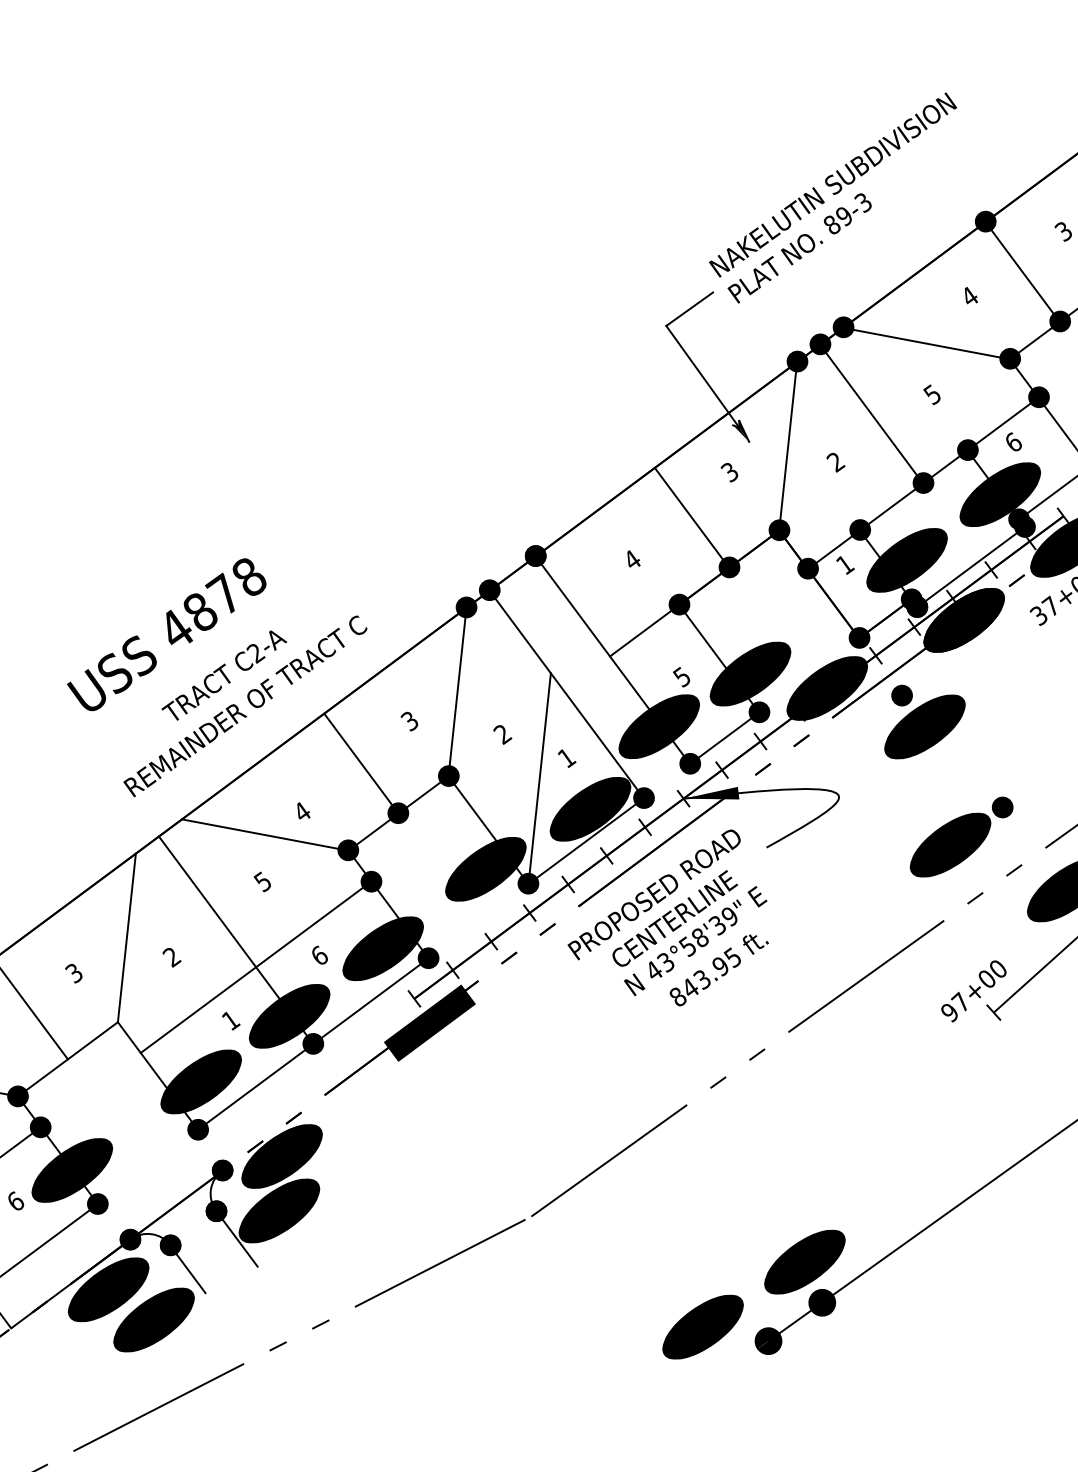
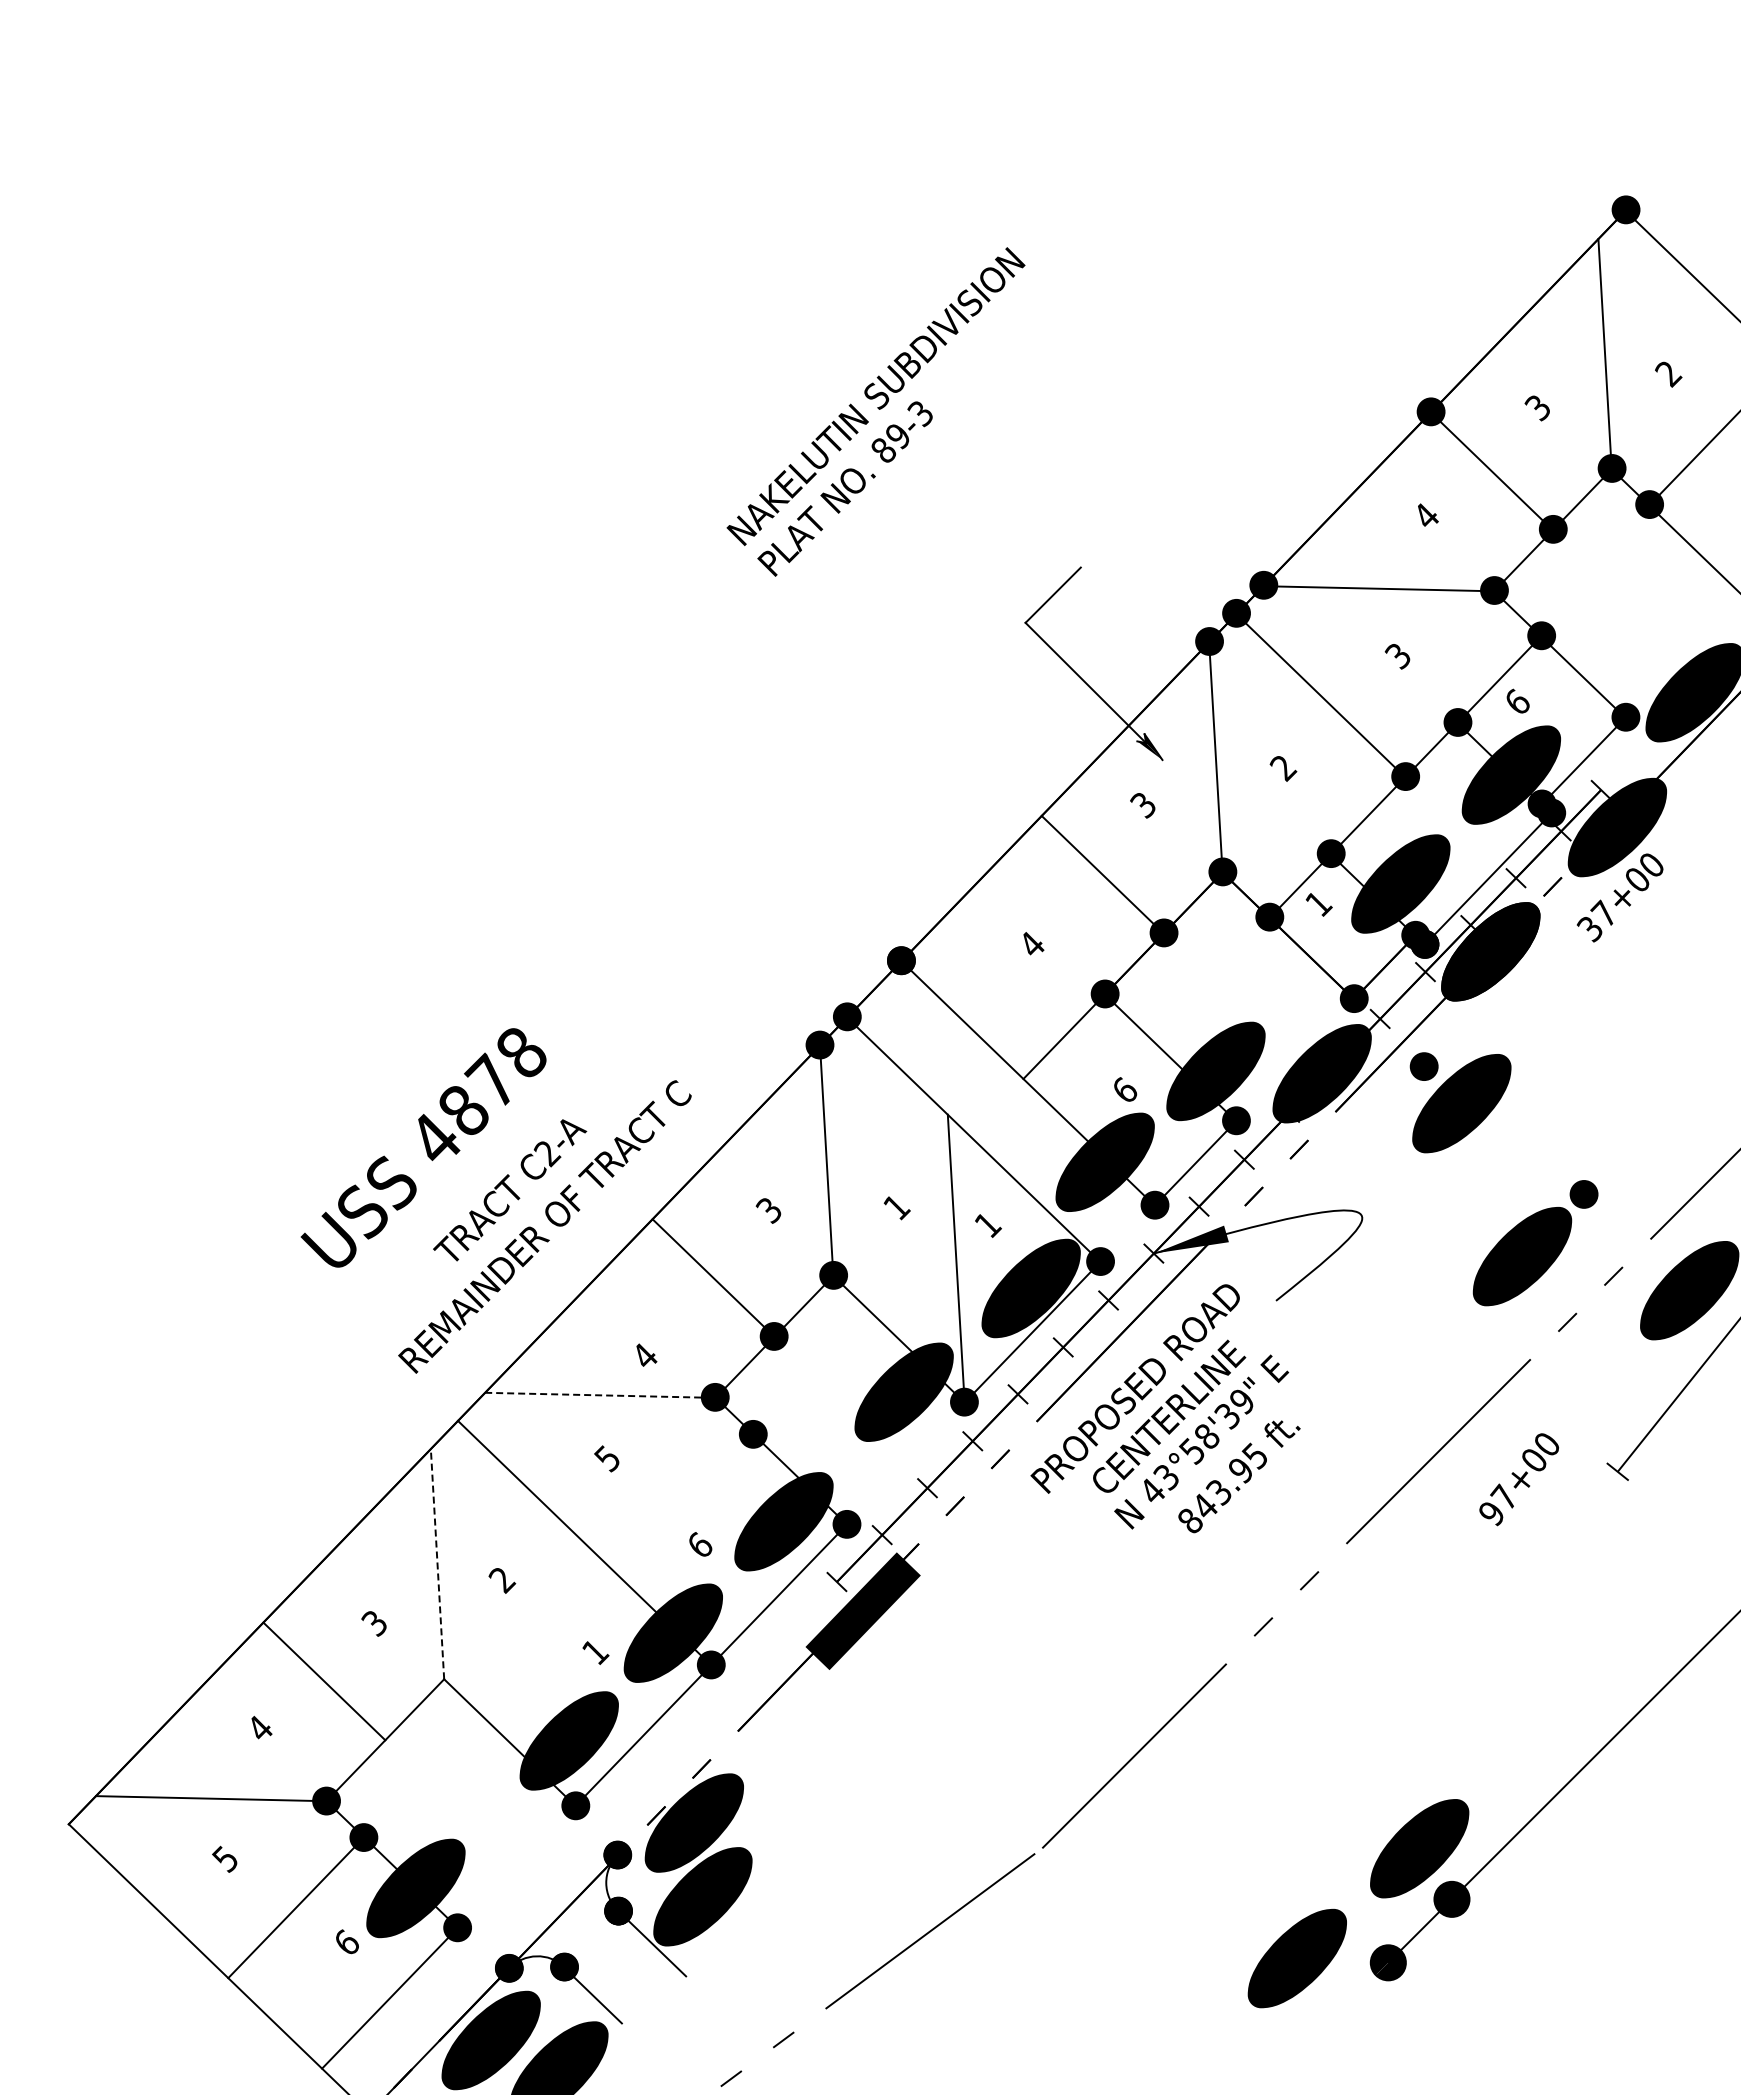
text: (830, 195) -> (875, 411), moved
text: (932, 394) -> (1397, 655), 5 -> 3
text: (681, 676) -> (1124, 1090), 5 -> 6
text: (502, 735) -> (896, 1208), 2 -> 1
line: (265, 835) -> (600, 1395), solid -> dashed
line: (126, 937) -> (437, 1563), solid -> dashed
line: (256, 967) -> (617, 1574), removed
text: (973, 991) -> (1518, 1479), moved

